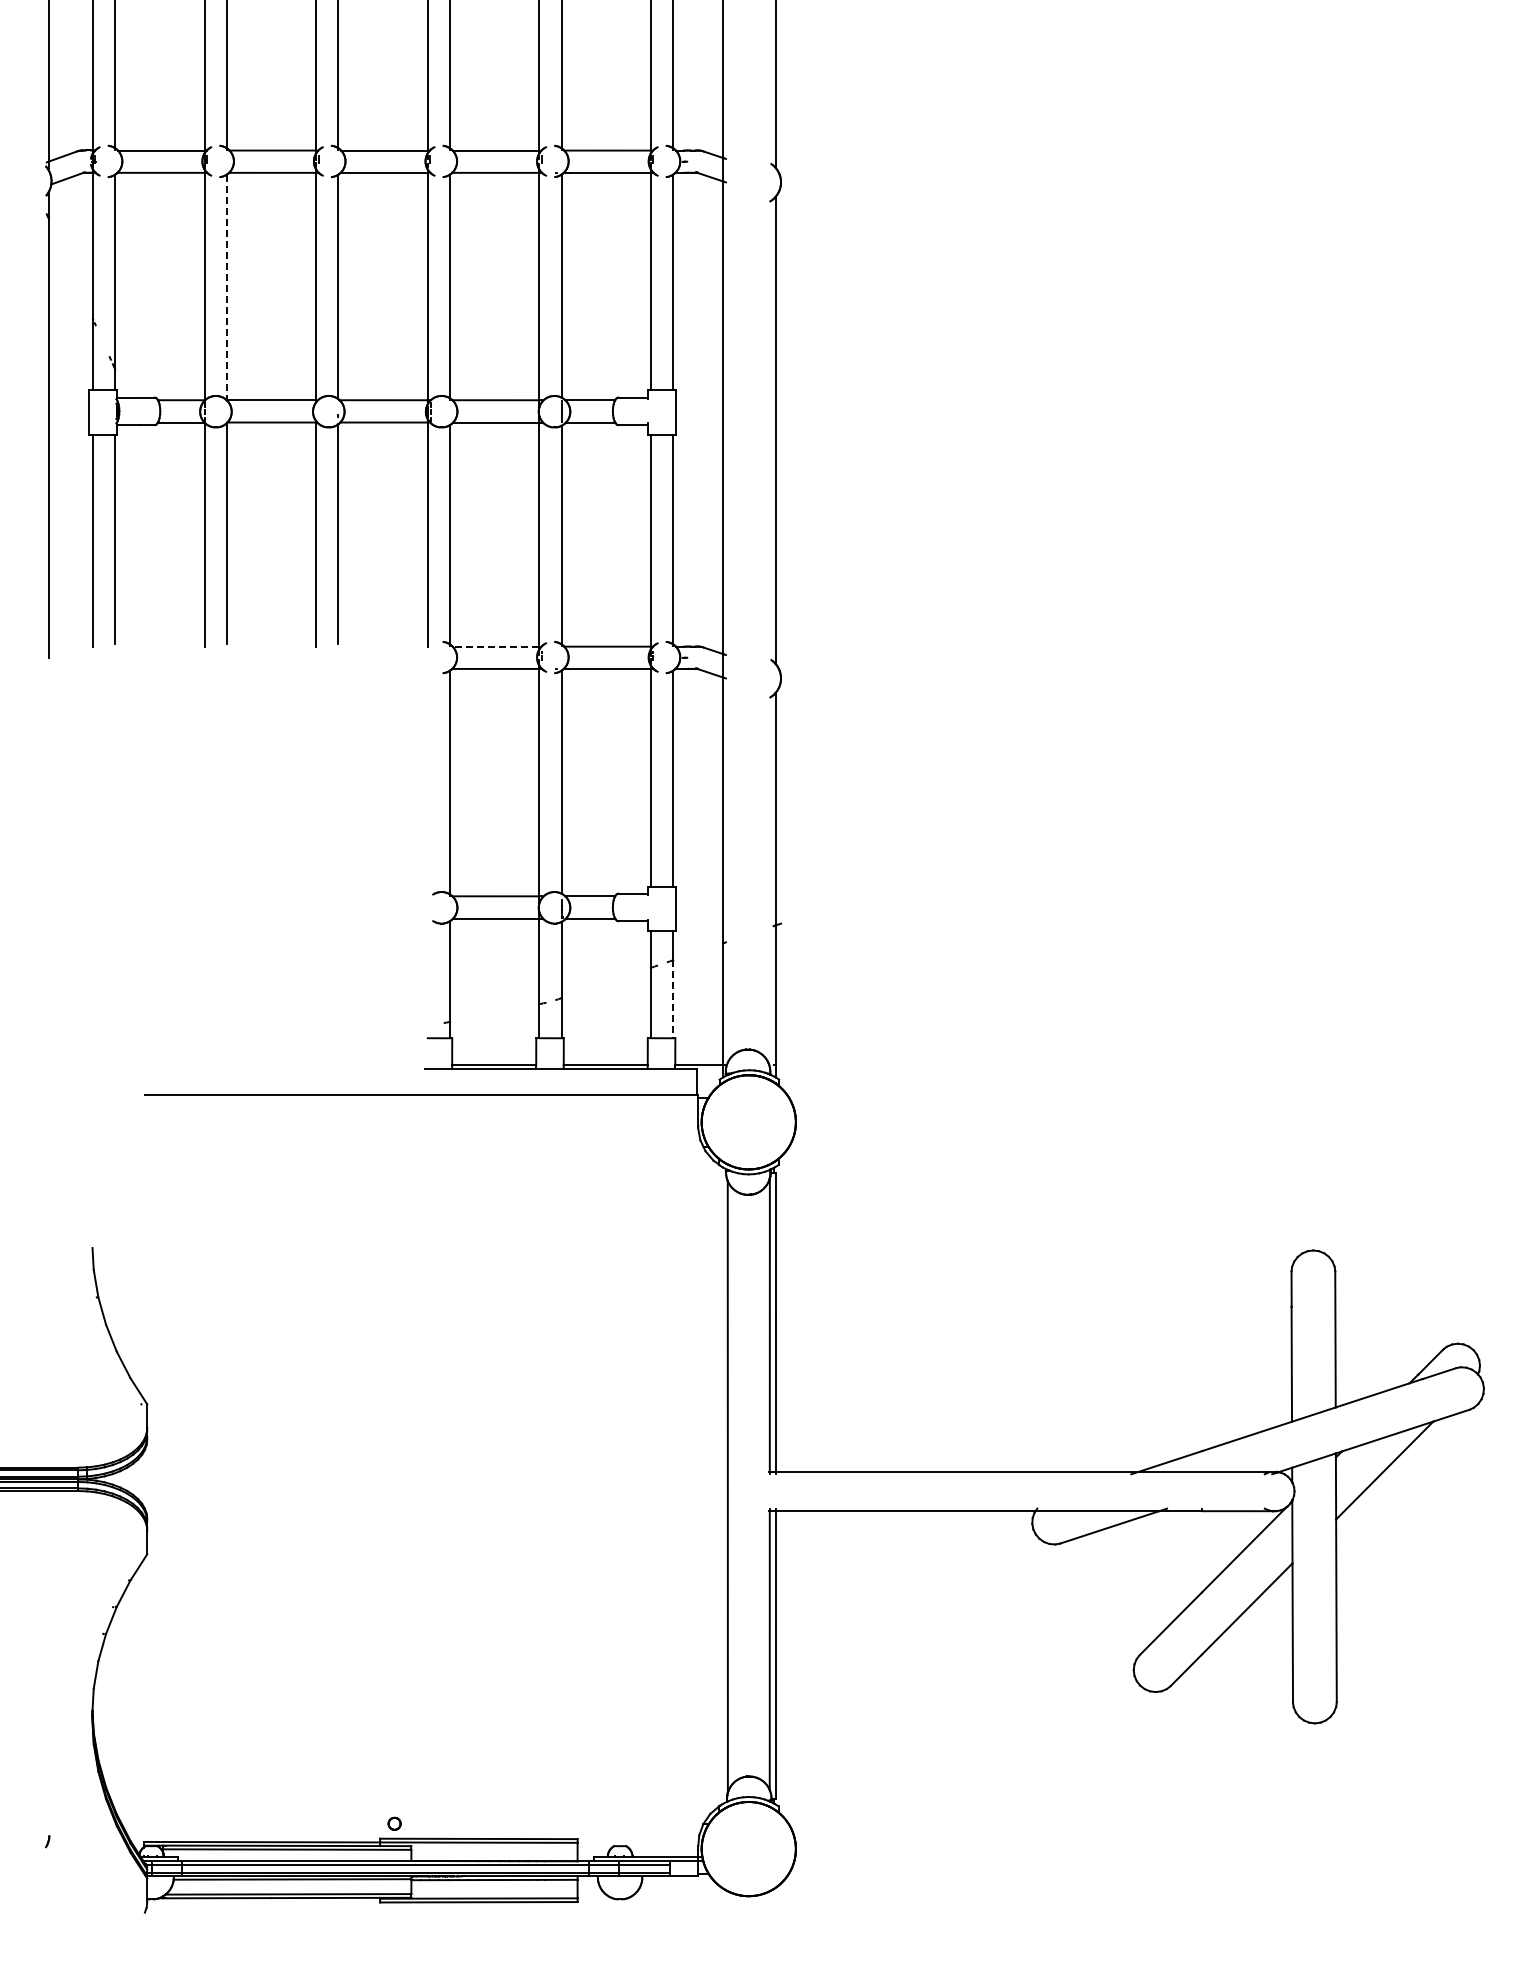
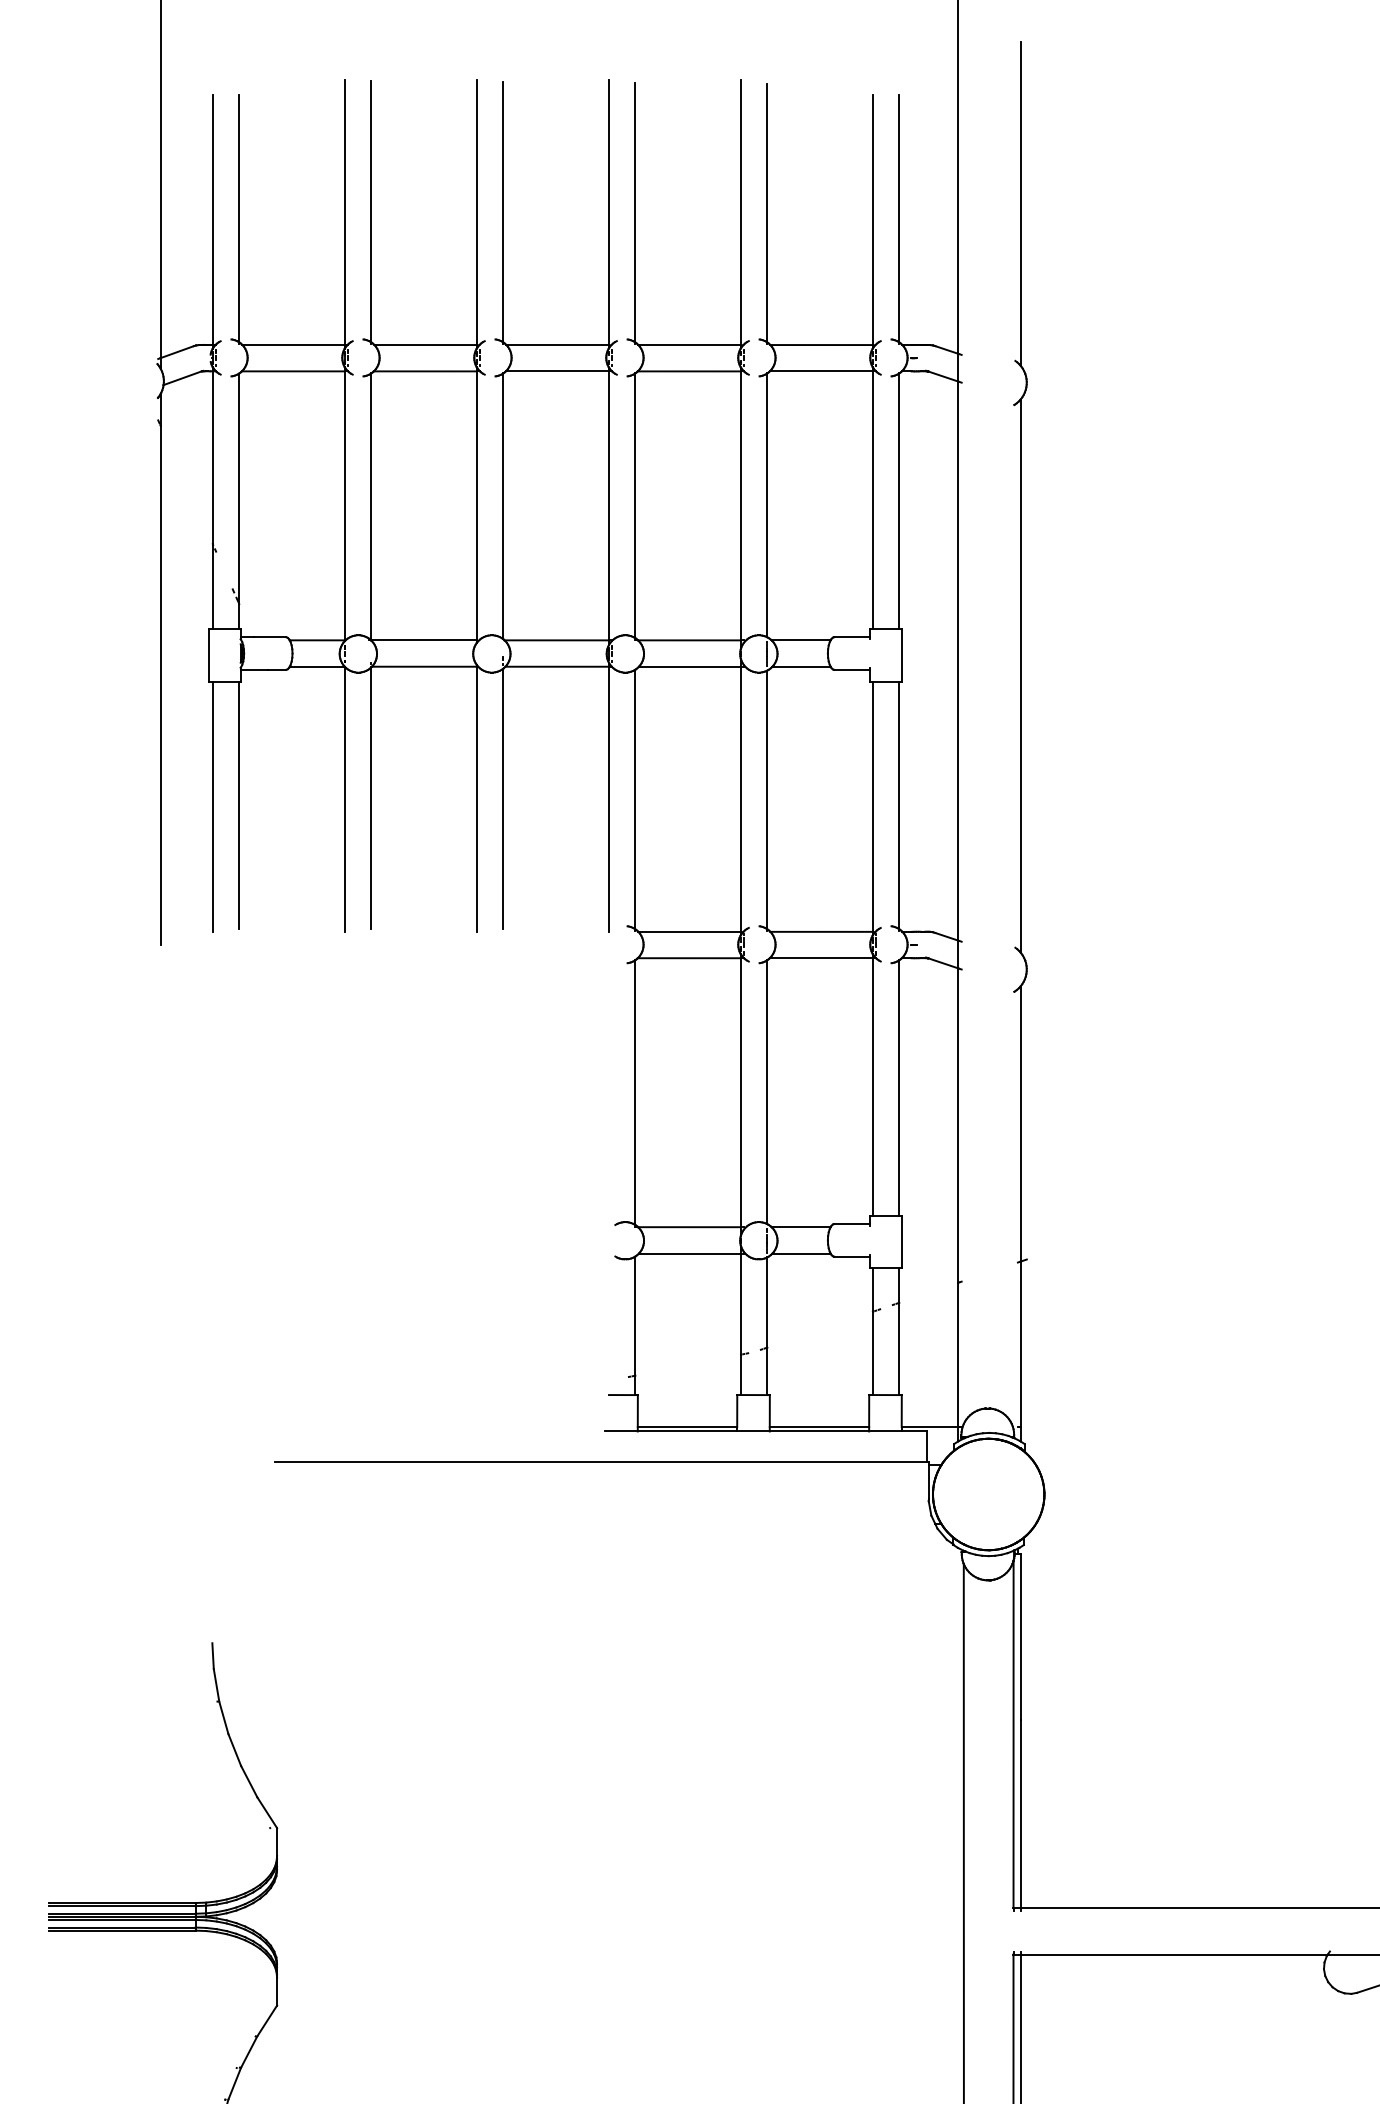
line: (226, 287) -> (370, 507), dashed -> solid
line: (495, 646) -> (689, 931), dashed -> solid
line: (673, 999) -> (899, 1349), dashed -> solid

